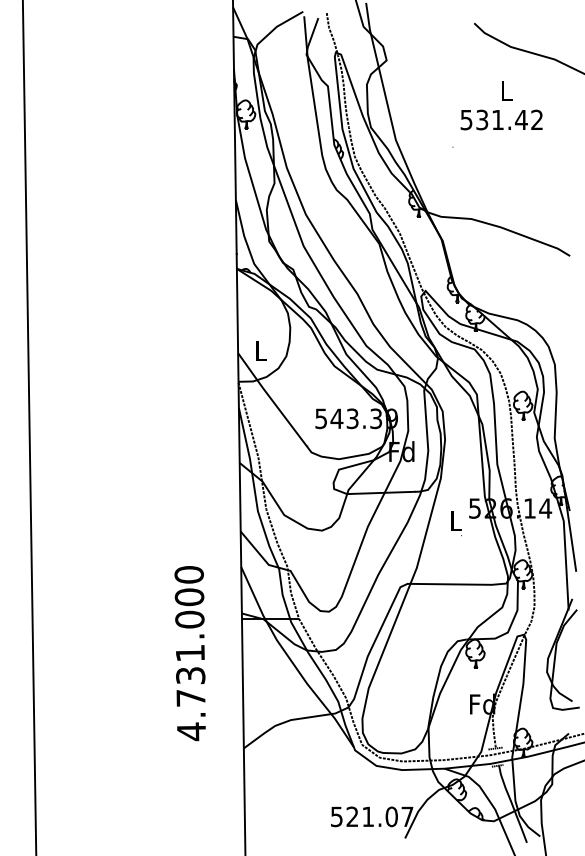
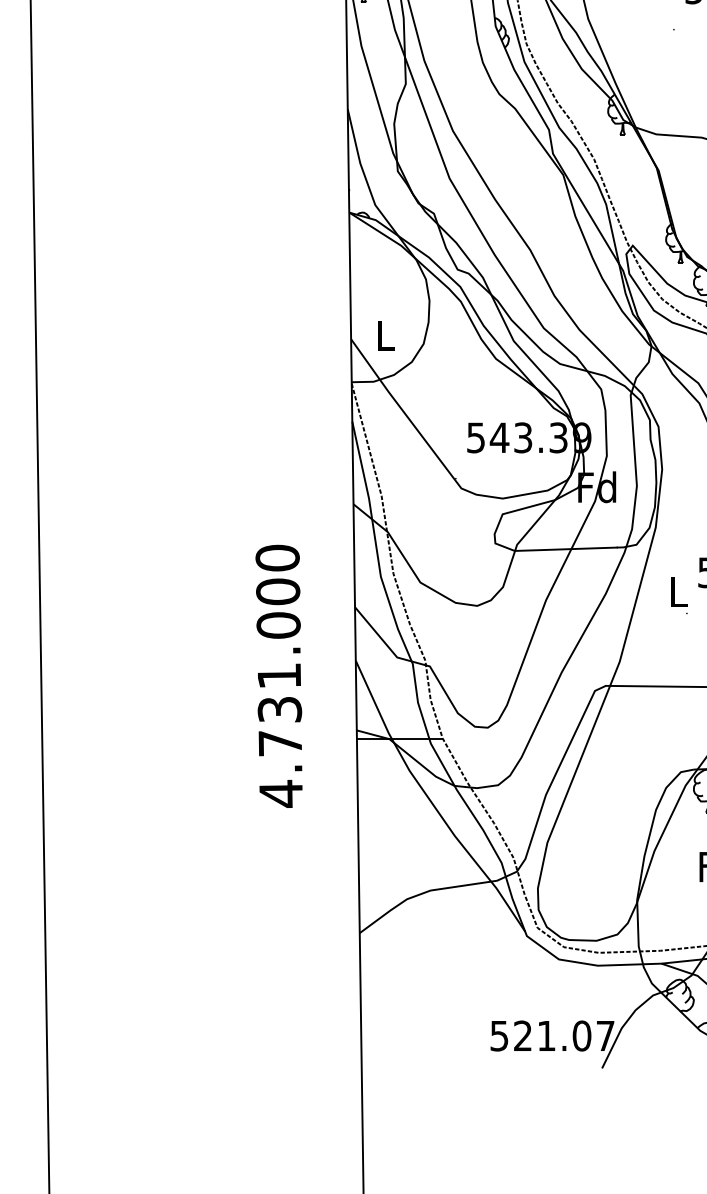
text: (189, 653) -> (278, 676), moved

